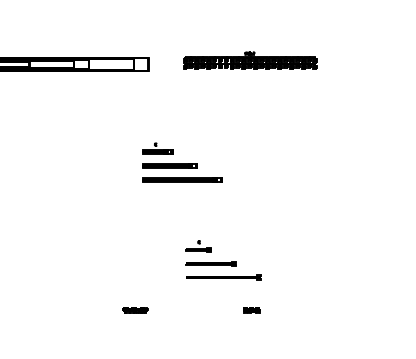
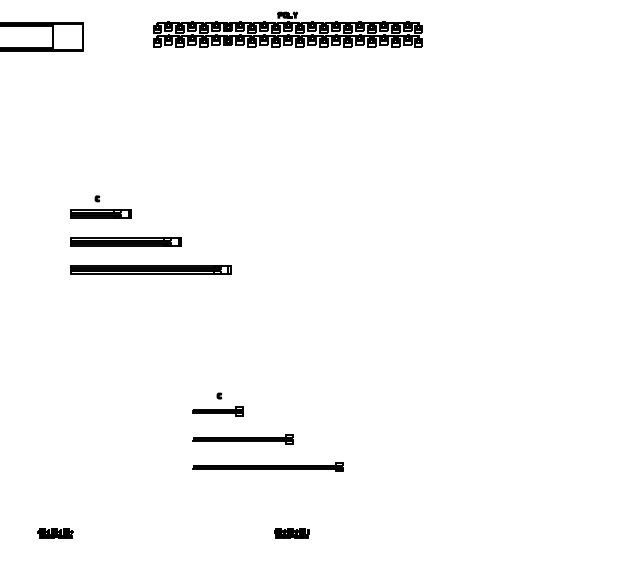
part: (223, 260) -> (268, 432), moved
part: (134, 310) -> (54, 533), size x0.71

